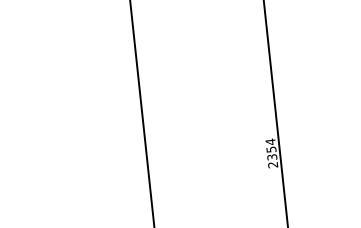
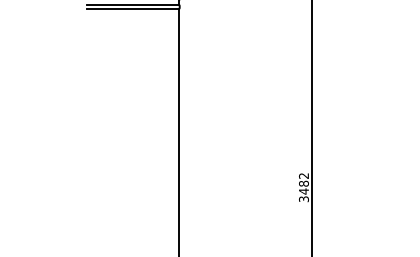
text: (271, 153) -> (303, 187), 2354 -> 3482

